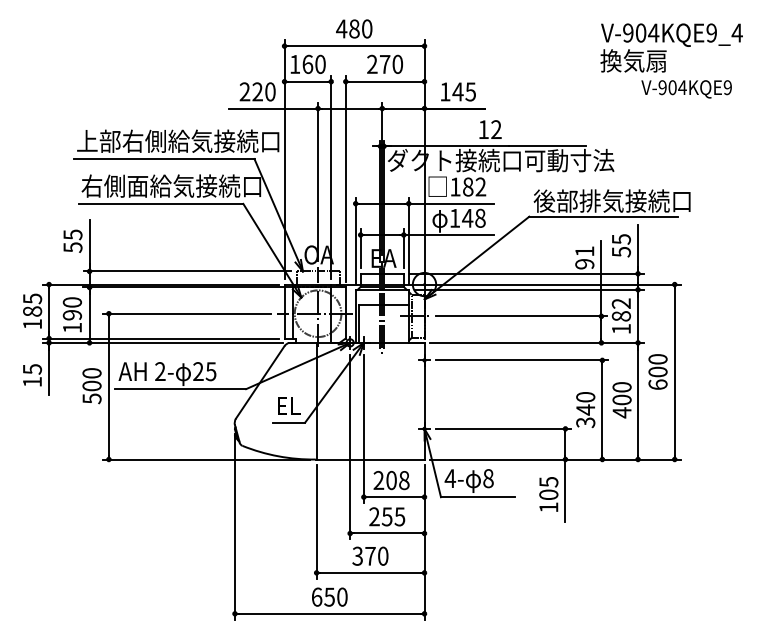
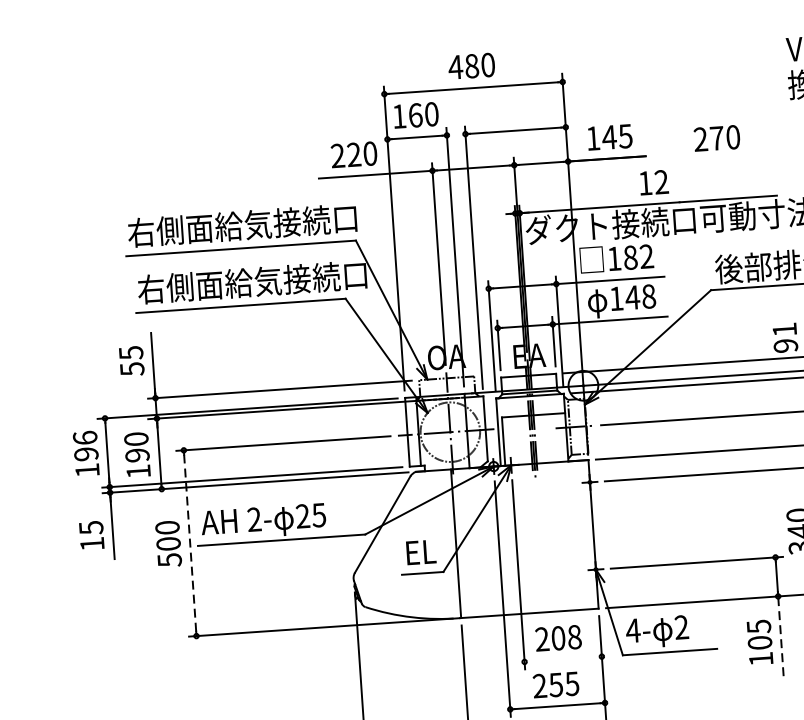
text: (384, 63) -> (716, 137), moved
text: (177, 140) -> (256, 223), 上部右側給気接続口 -> 右側面給気接続口
text: (32, 304) -> (85, 445), 185 -> 196
line: (108, 386) -> (189, 543), solid -> dashed
text: (488, 478) -> (681, 627), 8 -> 2
line: (565, 490) -> (780, 635), solid -> dashed
line: (393, 497) -> (562, 659), removed

